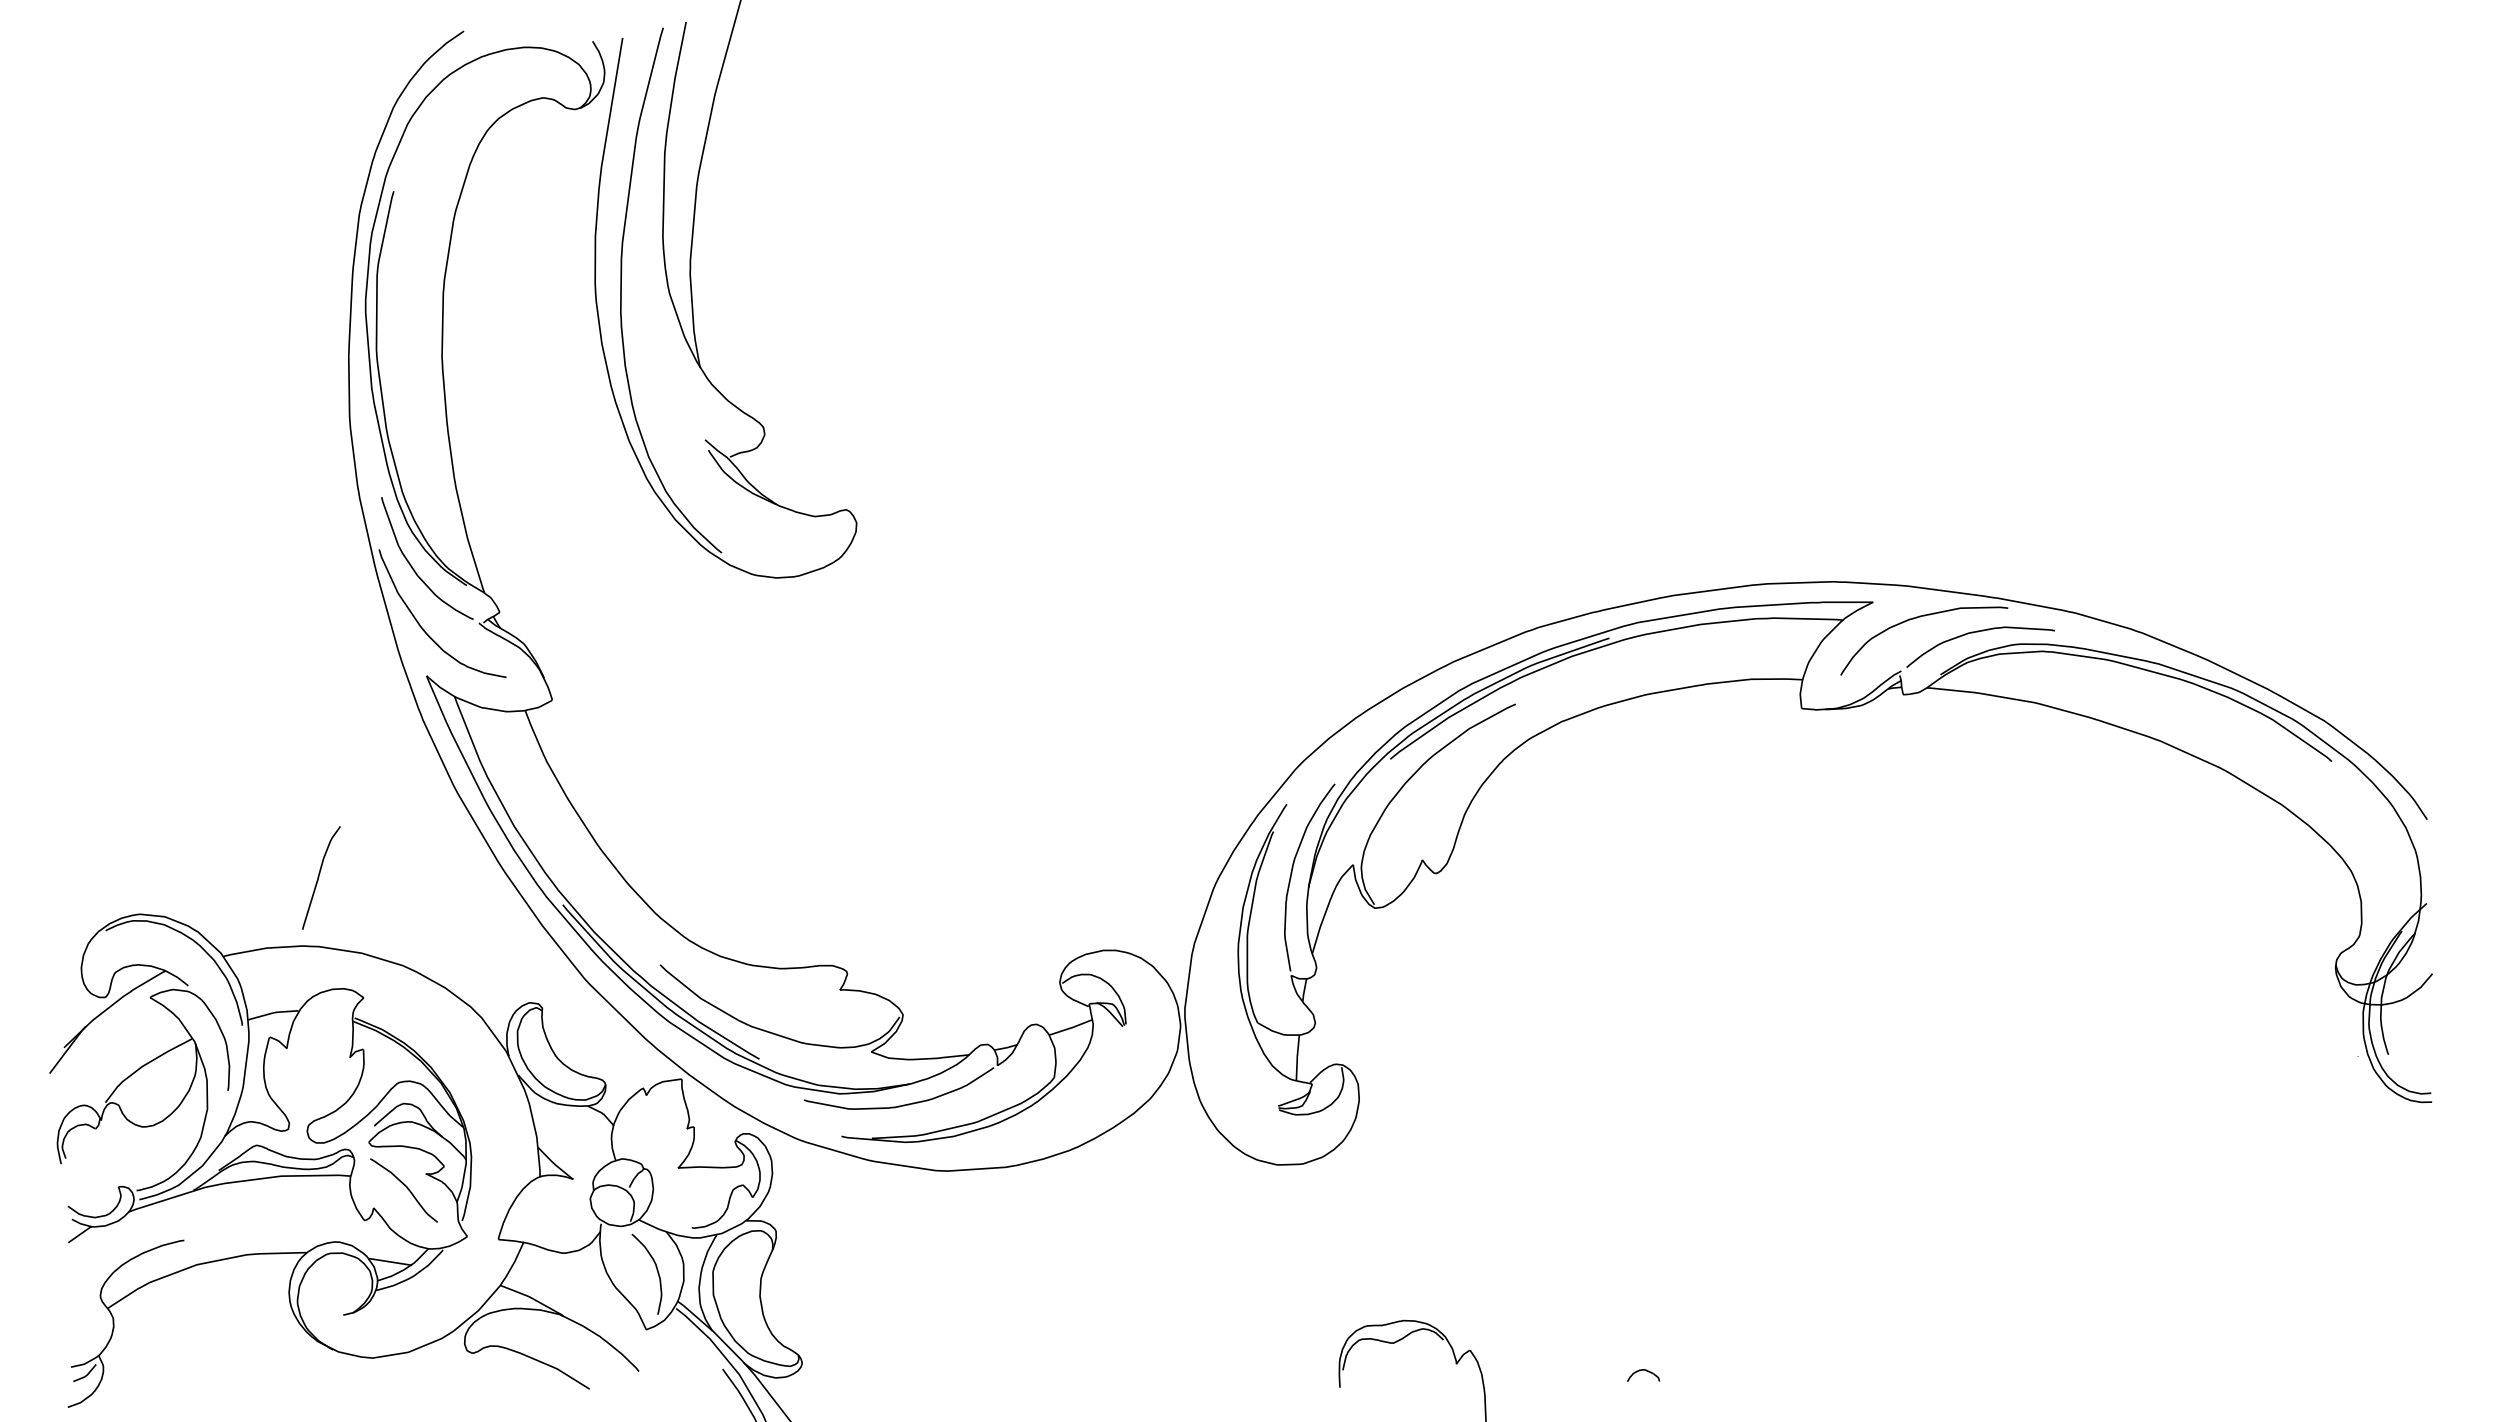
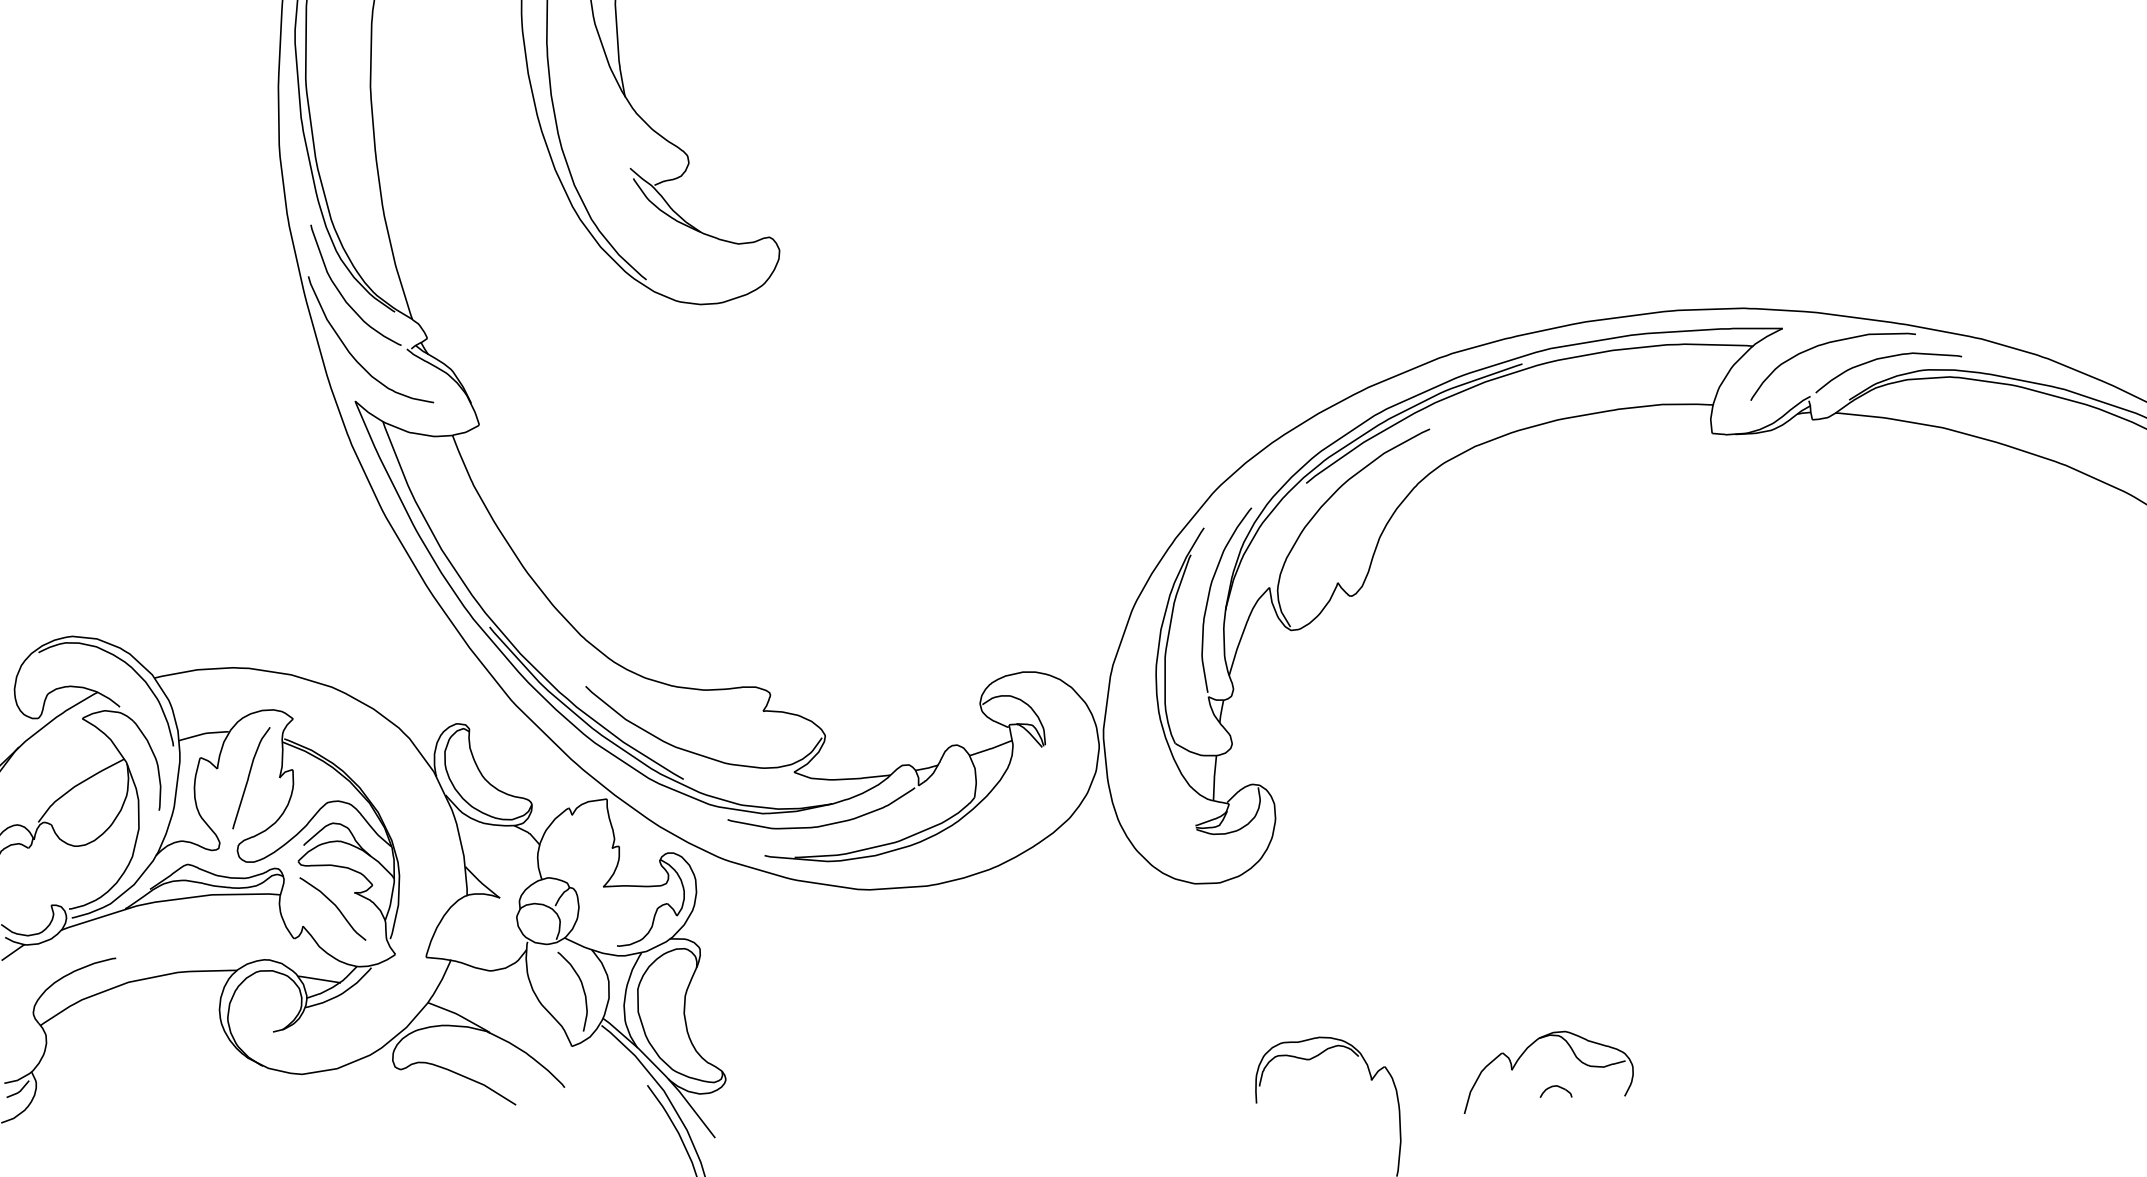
curve: (319, 877) -> (249, 777), moved
part: (1663, 1341) -> (1575, 1058), added

